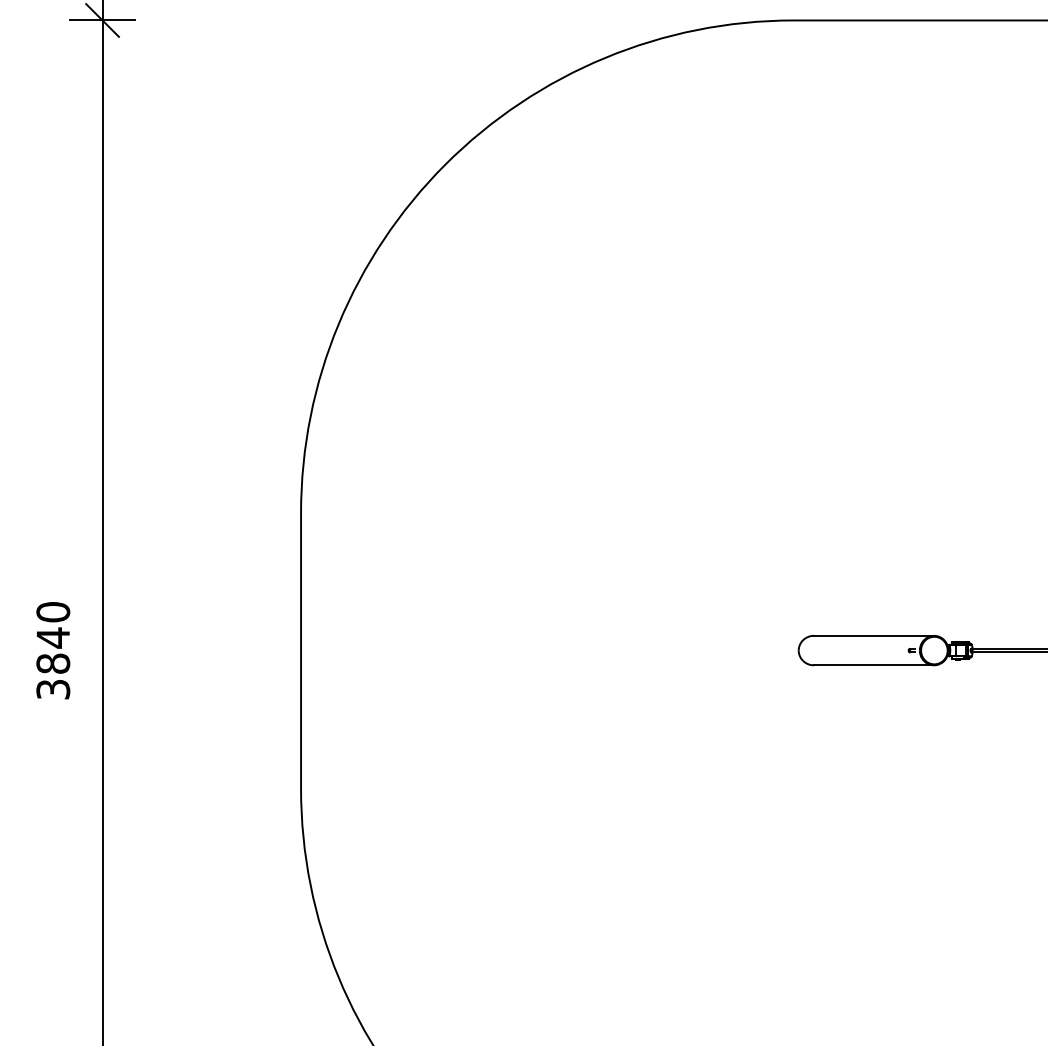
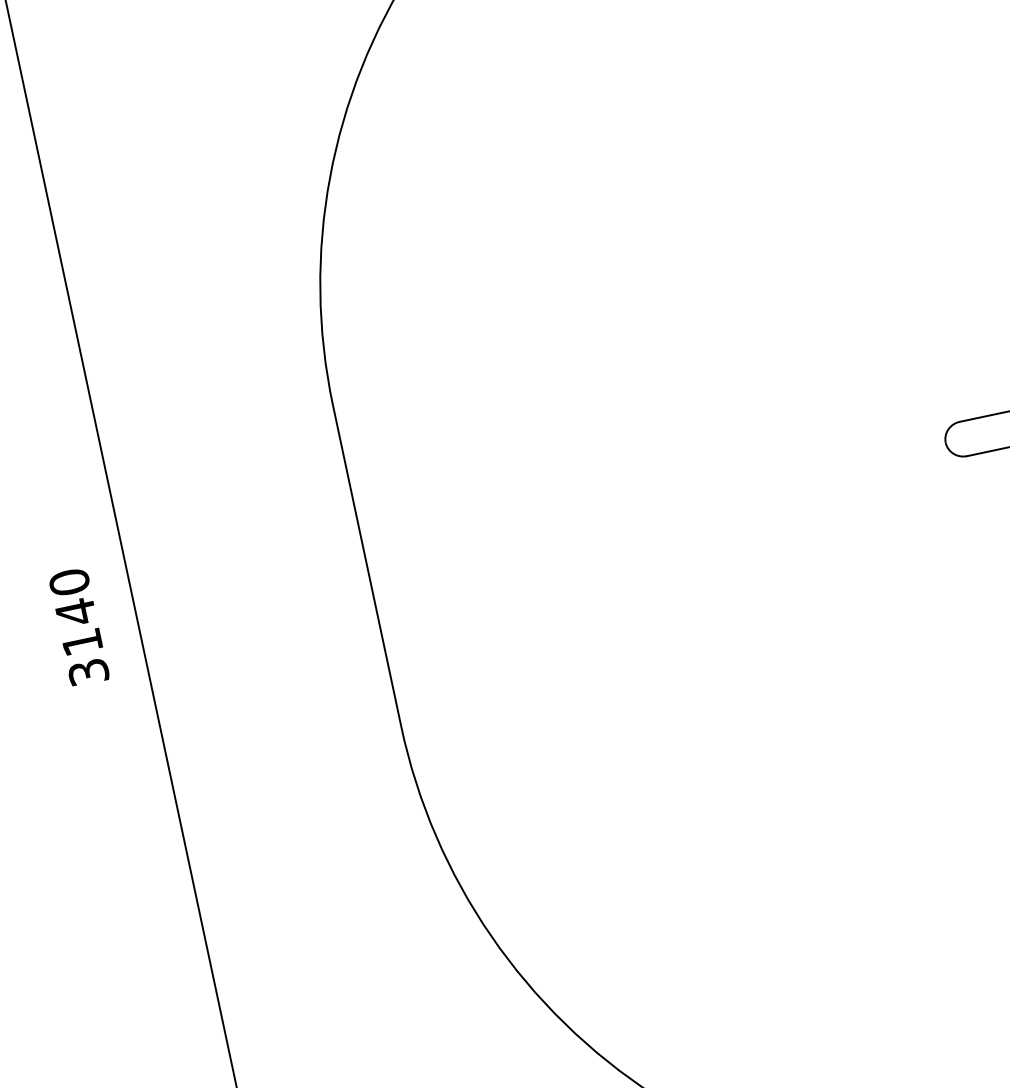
text: (53, 663) -> (82, 641), 3840 -> 3140

